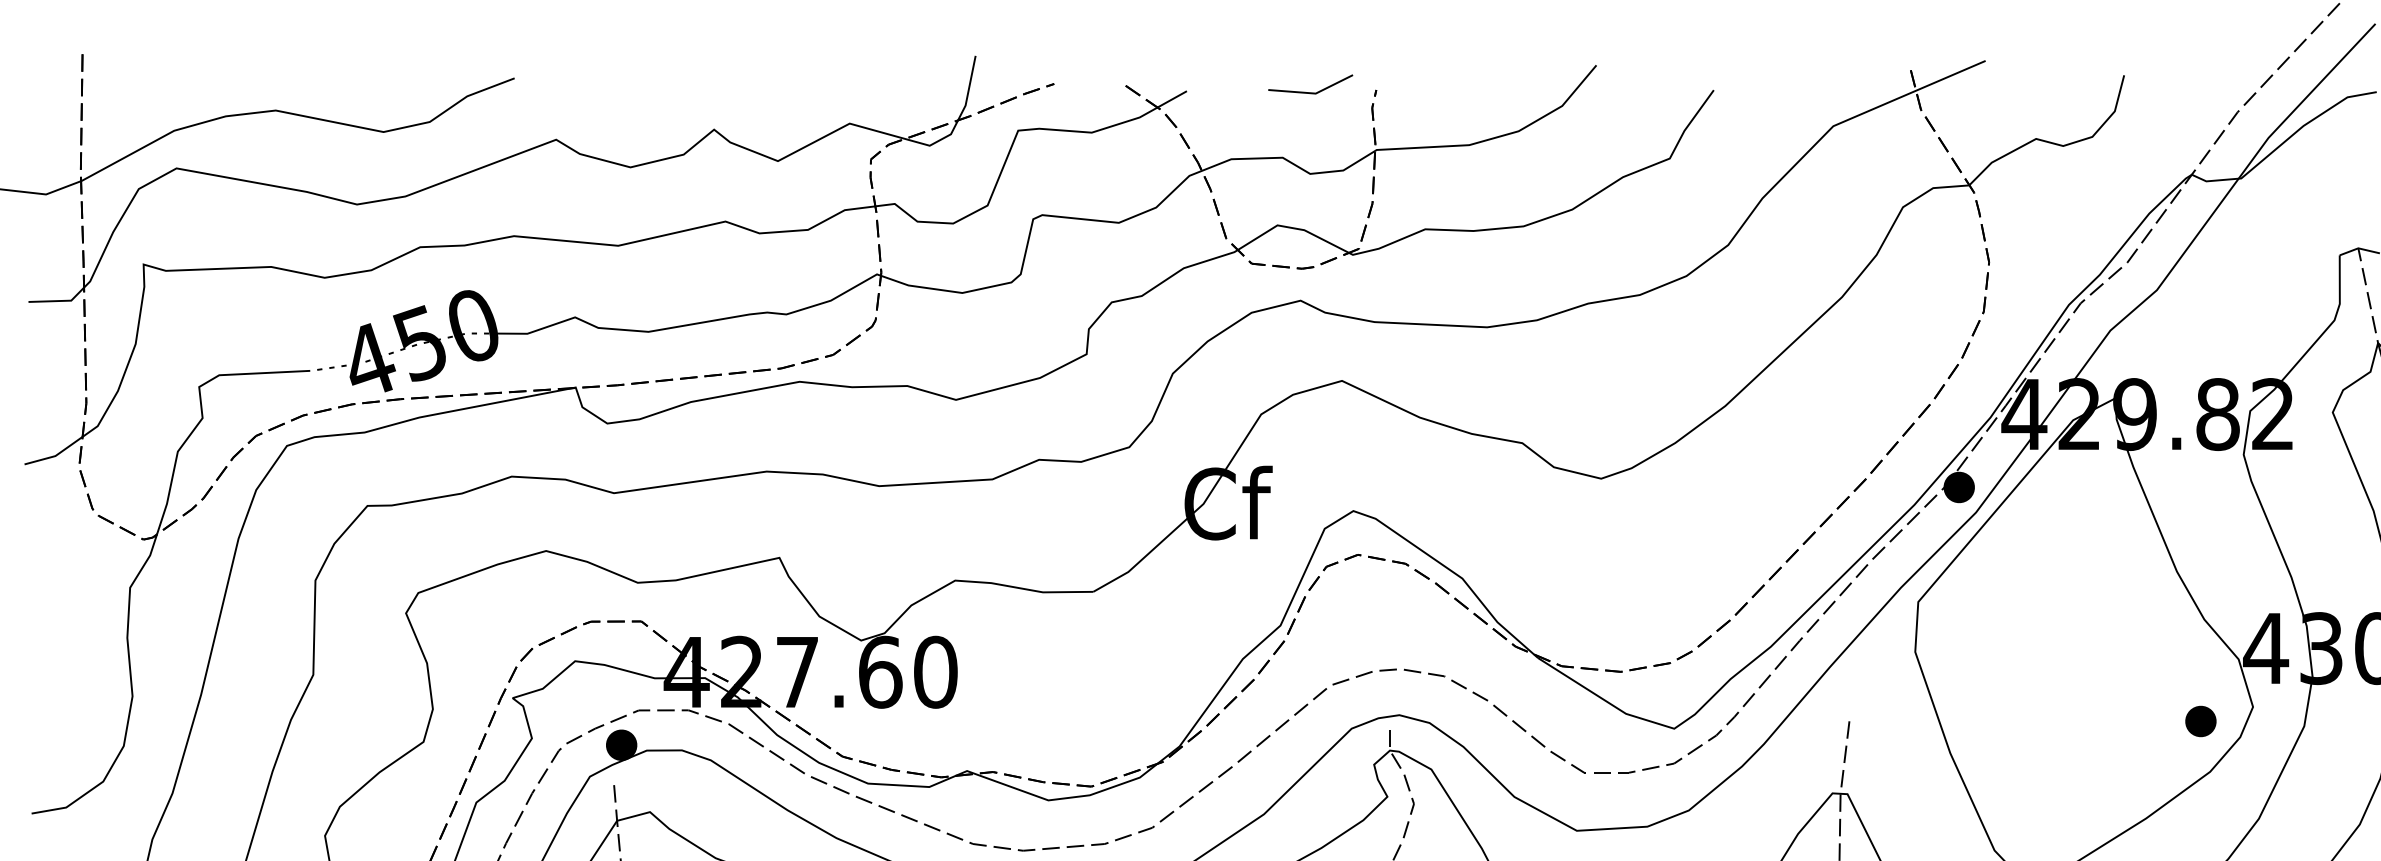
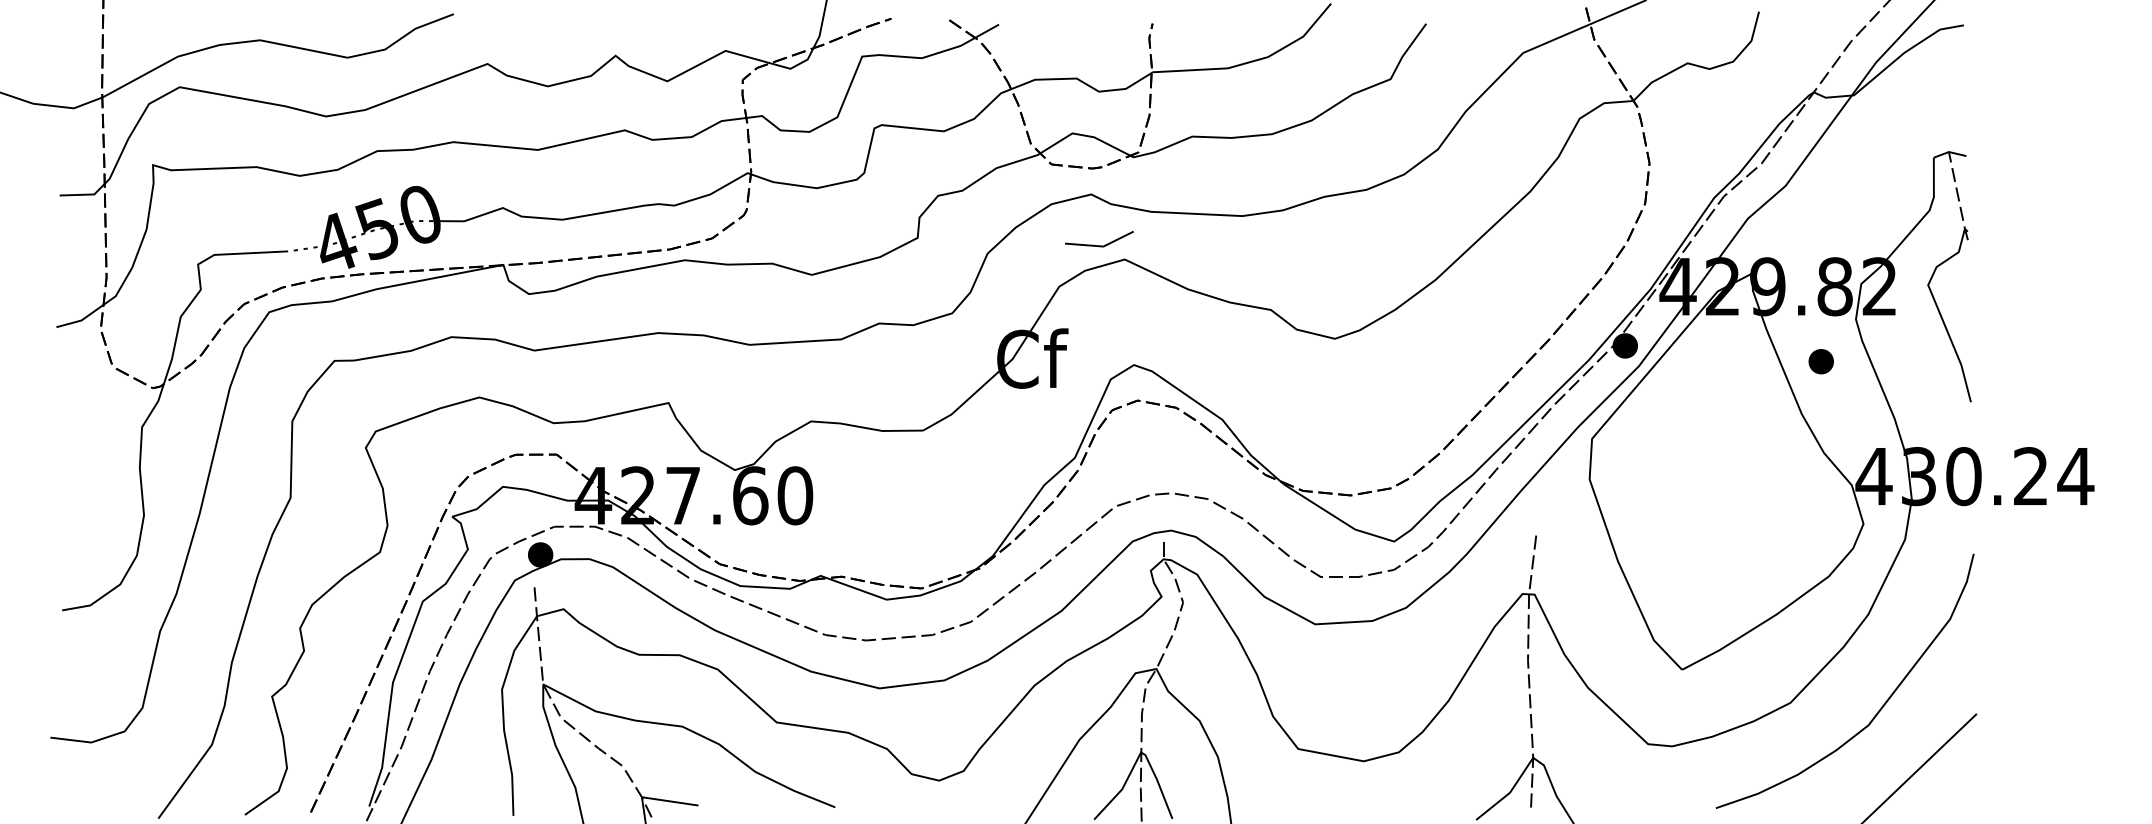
line: (1310, 92) -> (1099, 245), moved
part: (2199, 721) -> (1820, 361), moved

